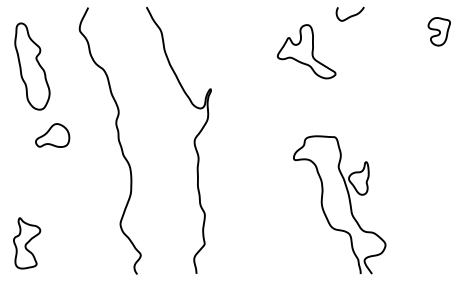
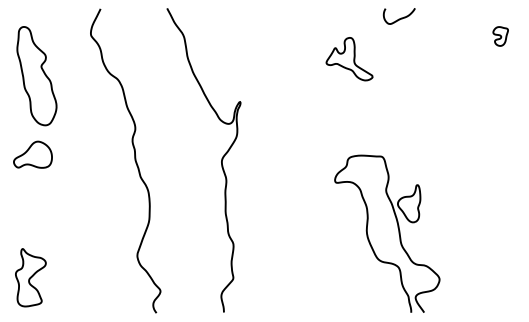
part: (438, 31) -> (500, 36), size x0.6
part: (306, 51) -> (349, 58), size x0.7
part: (52, 135) -> (32, 154), moved

